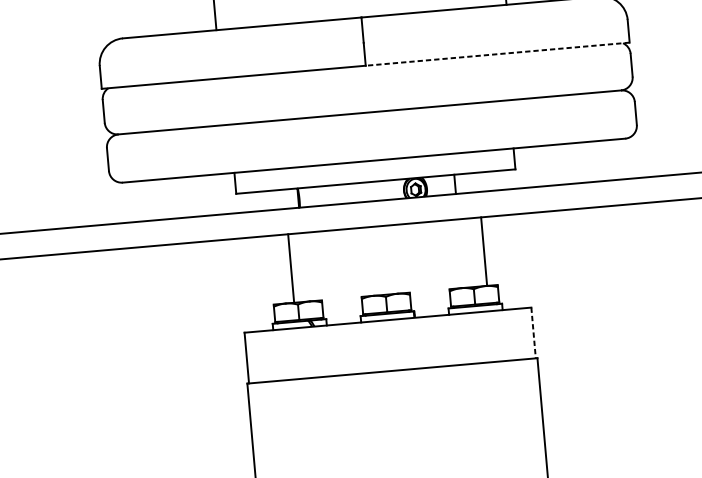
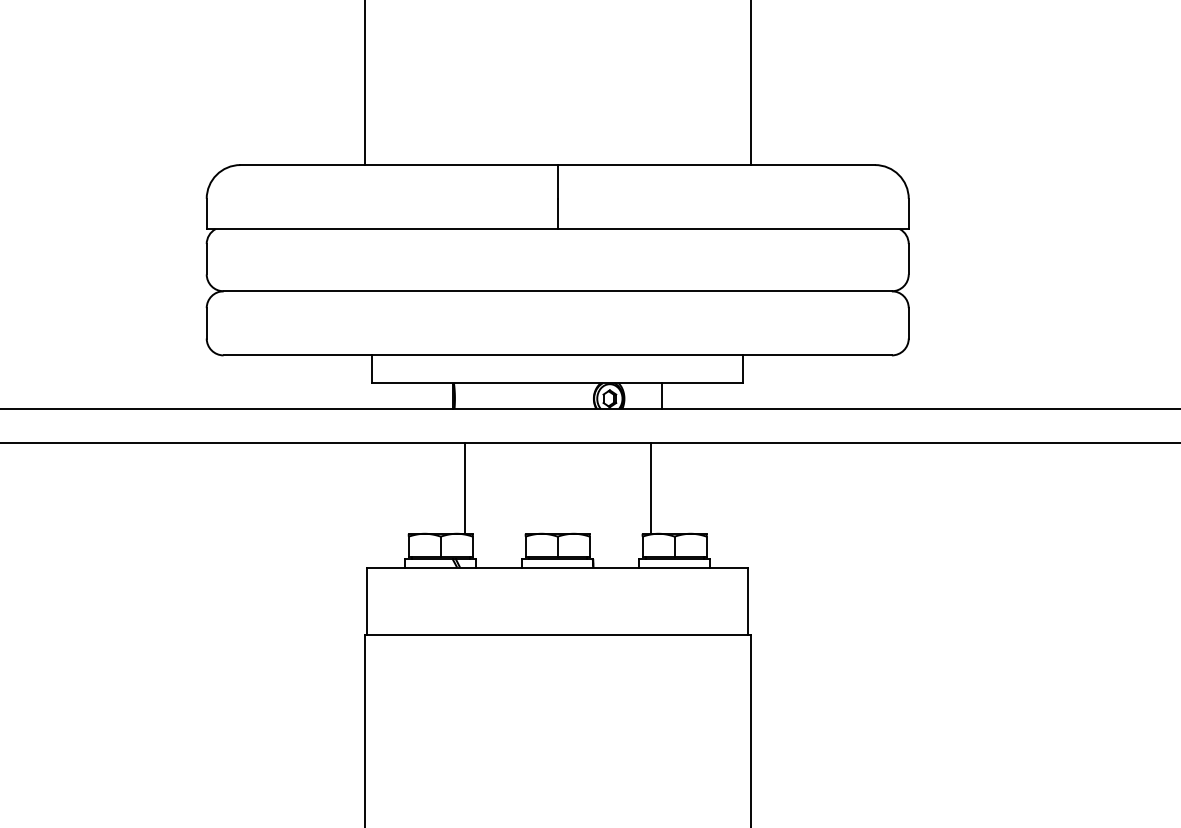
line: (497, 54) -> (733, 229), dashed -> solid
line: (484, 251) -> (650, 487), moved
line: (290, 268) -> (464, 487), moved
line: (533, 333) -> (748, 601), dashed -> solid

